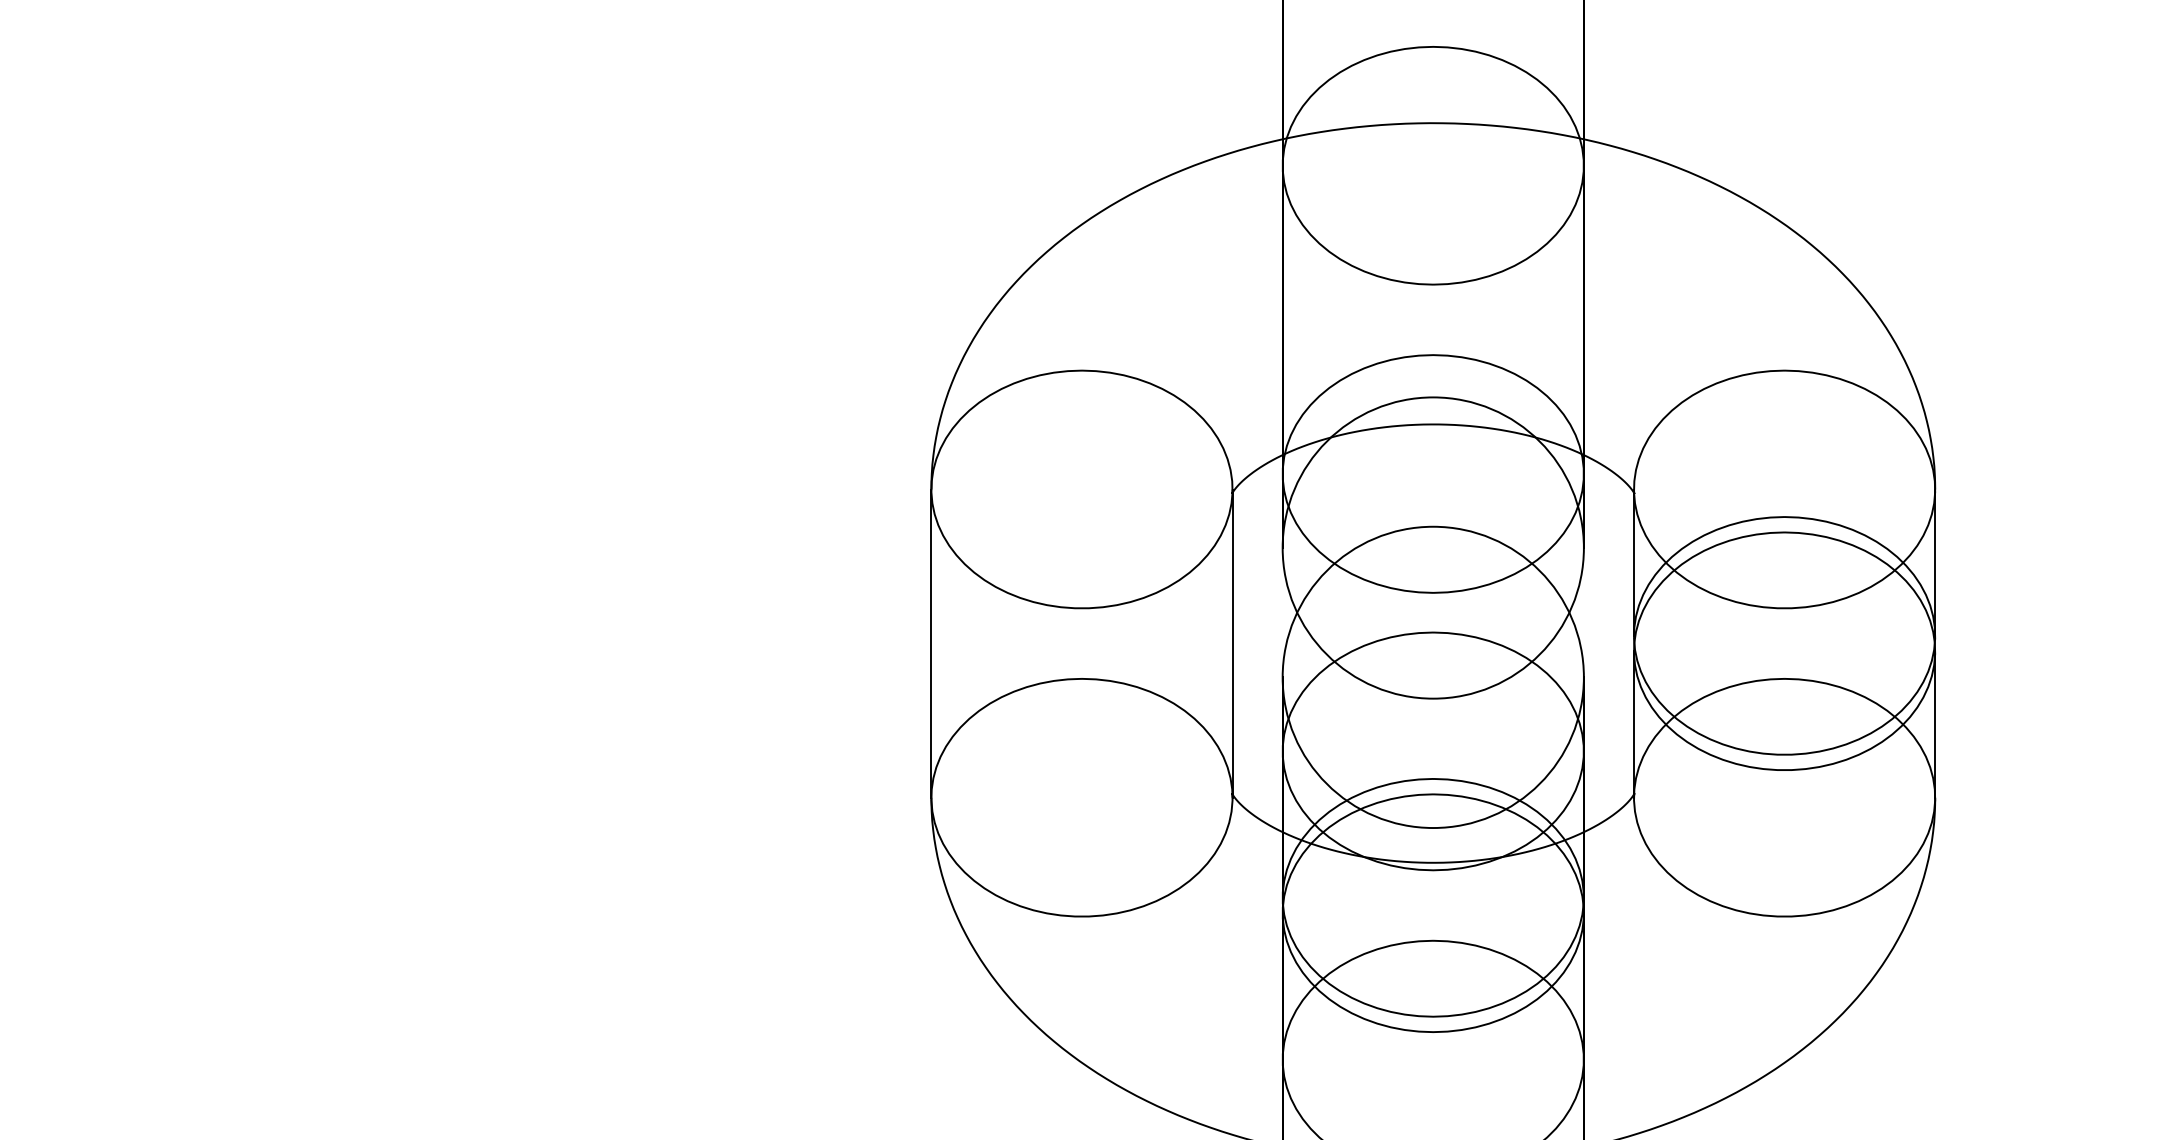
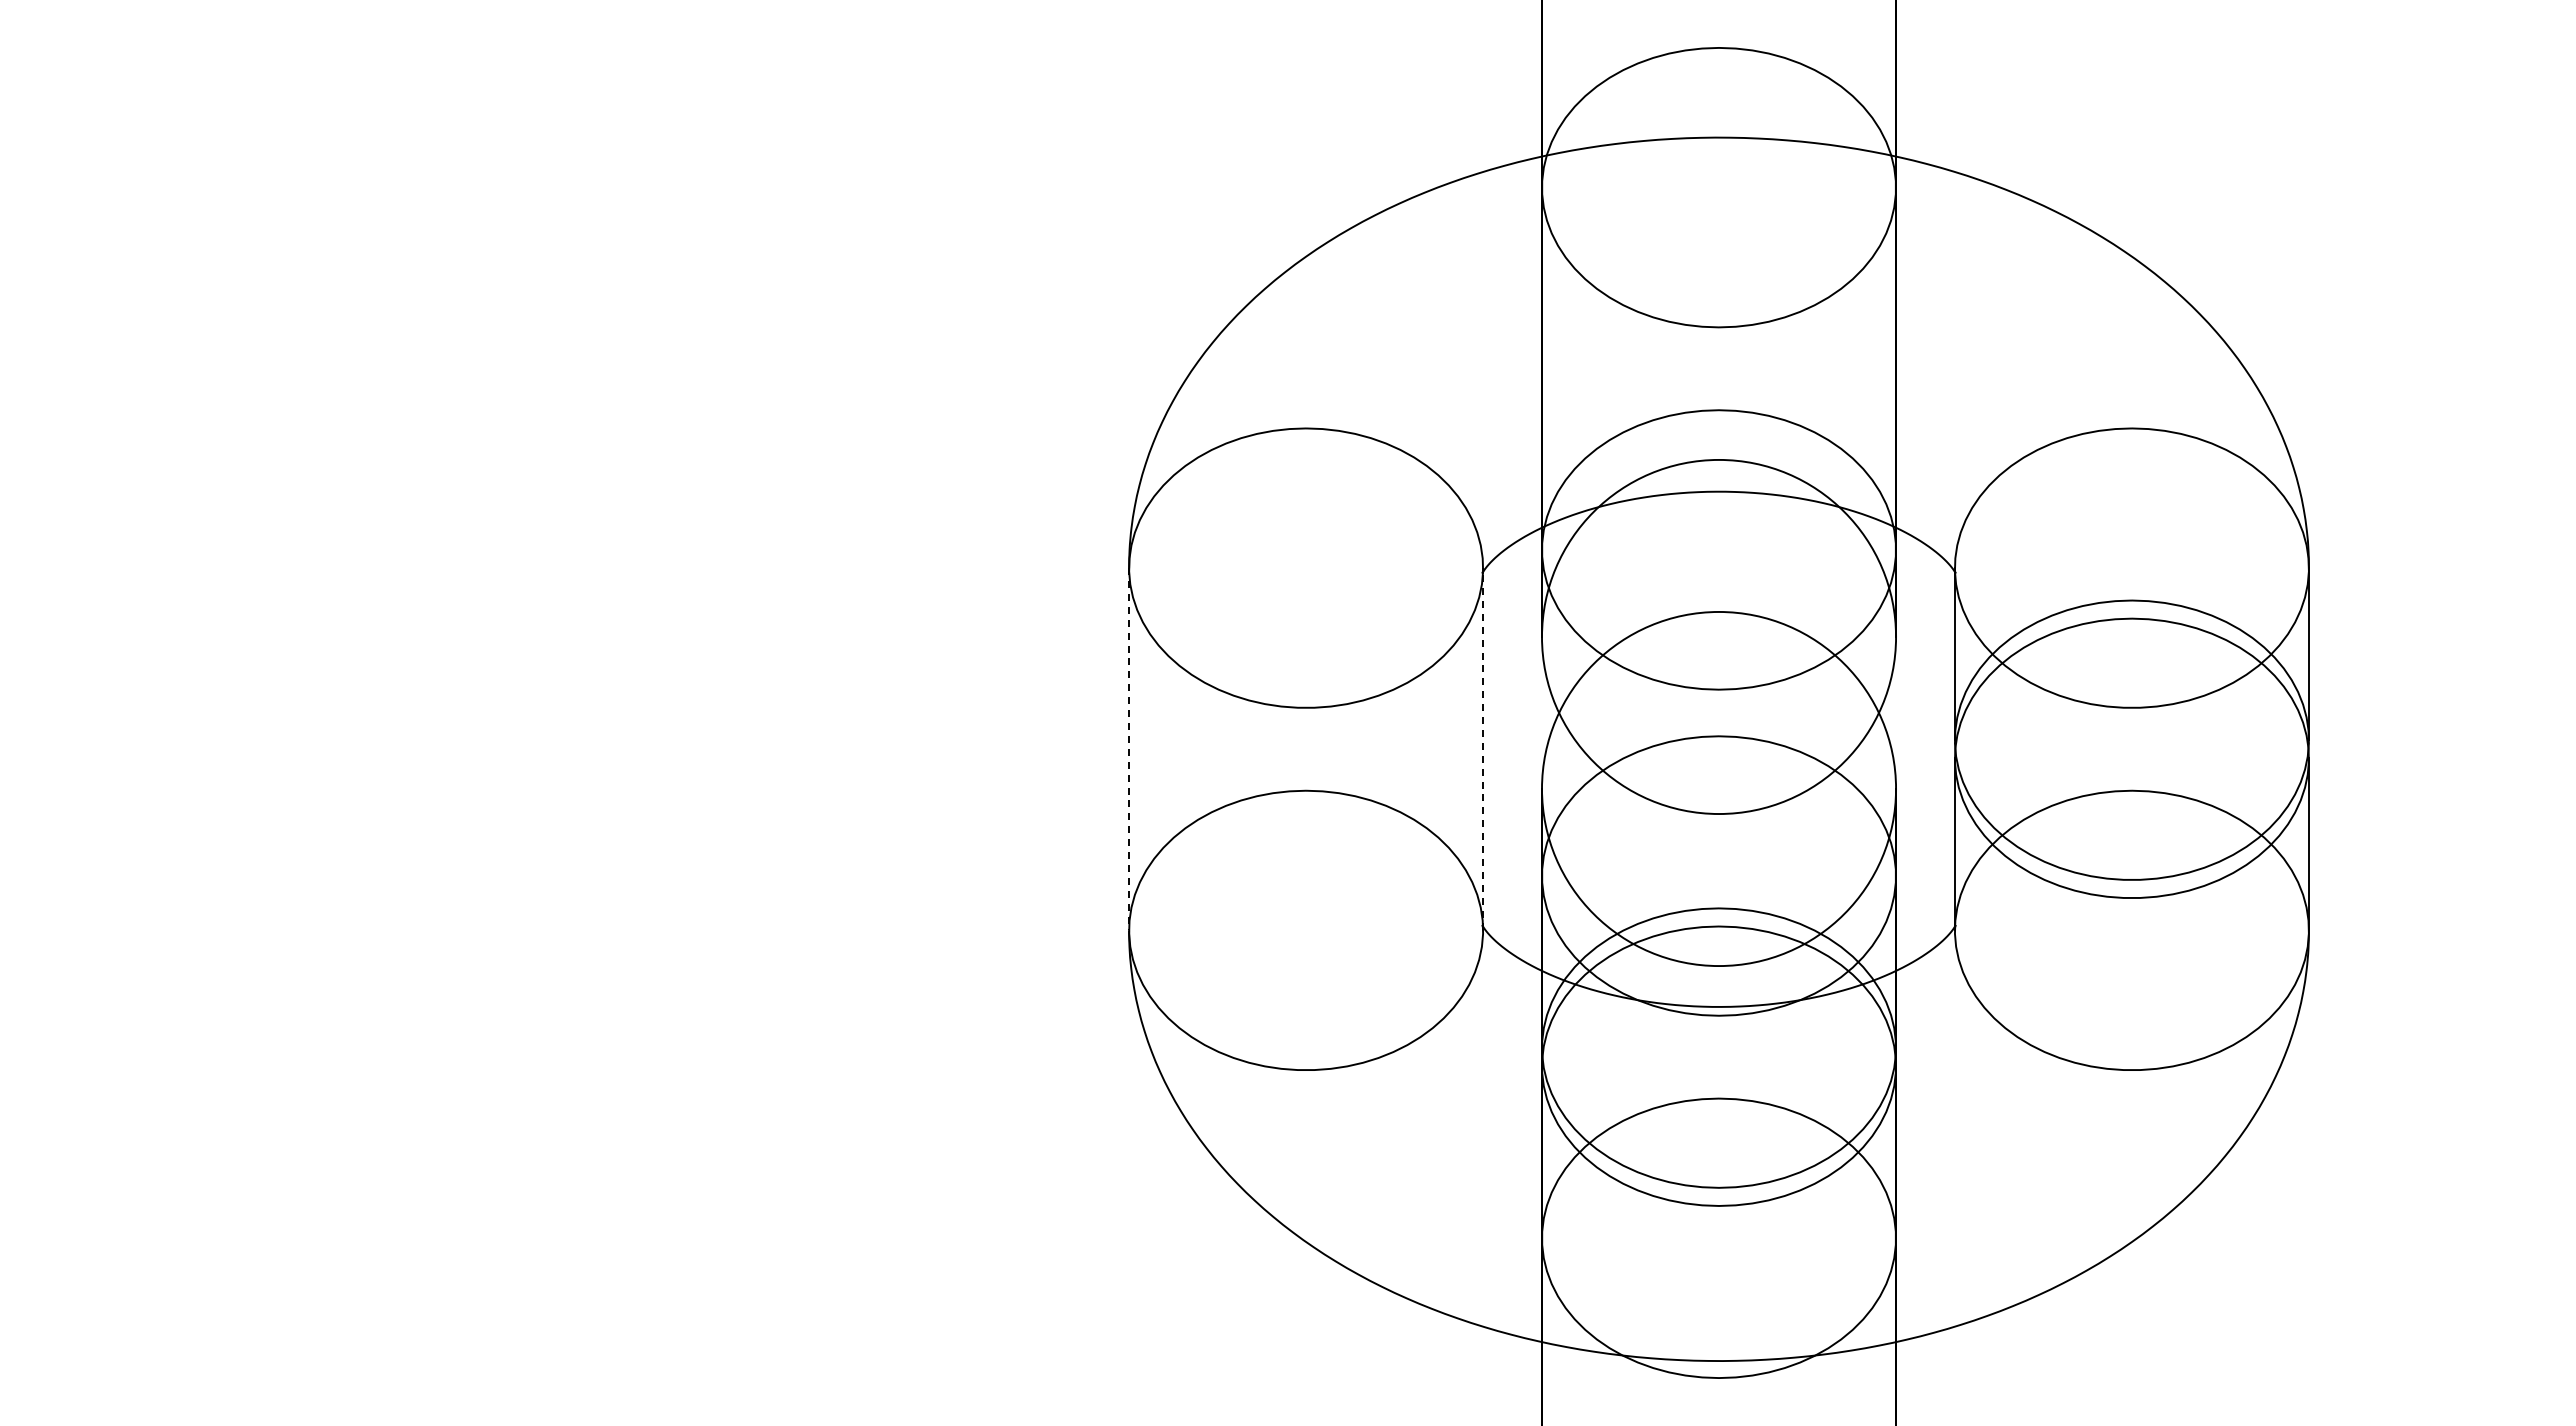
line: (1232, 642) -> (1483, 748), solid -> dashed
line: (931, 643) -> (1129, 749), solid -> dashed

